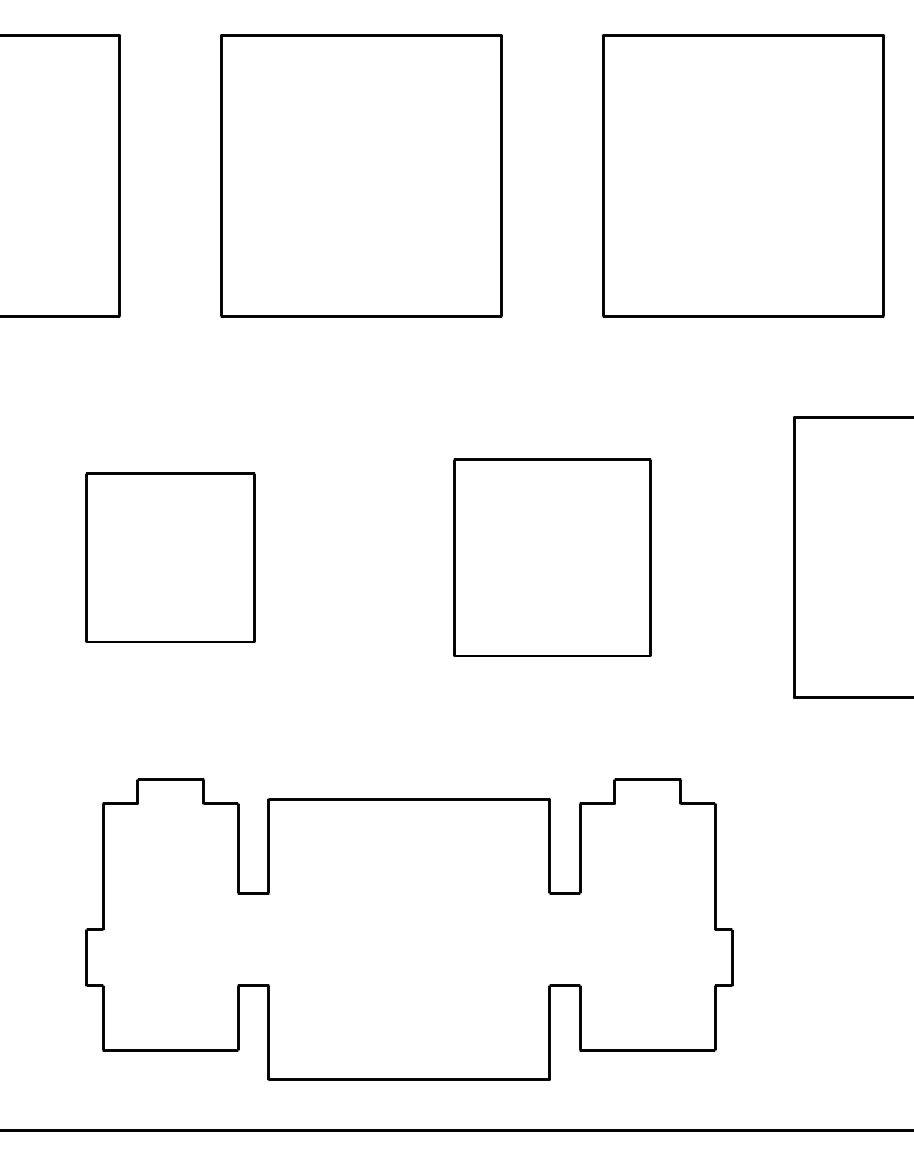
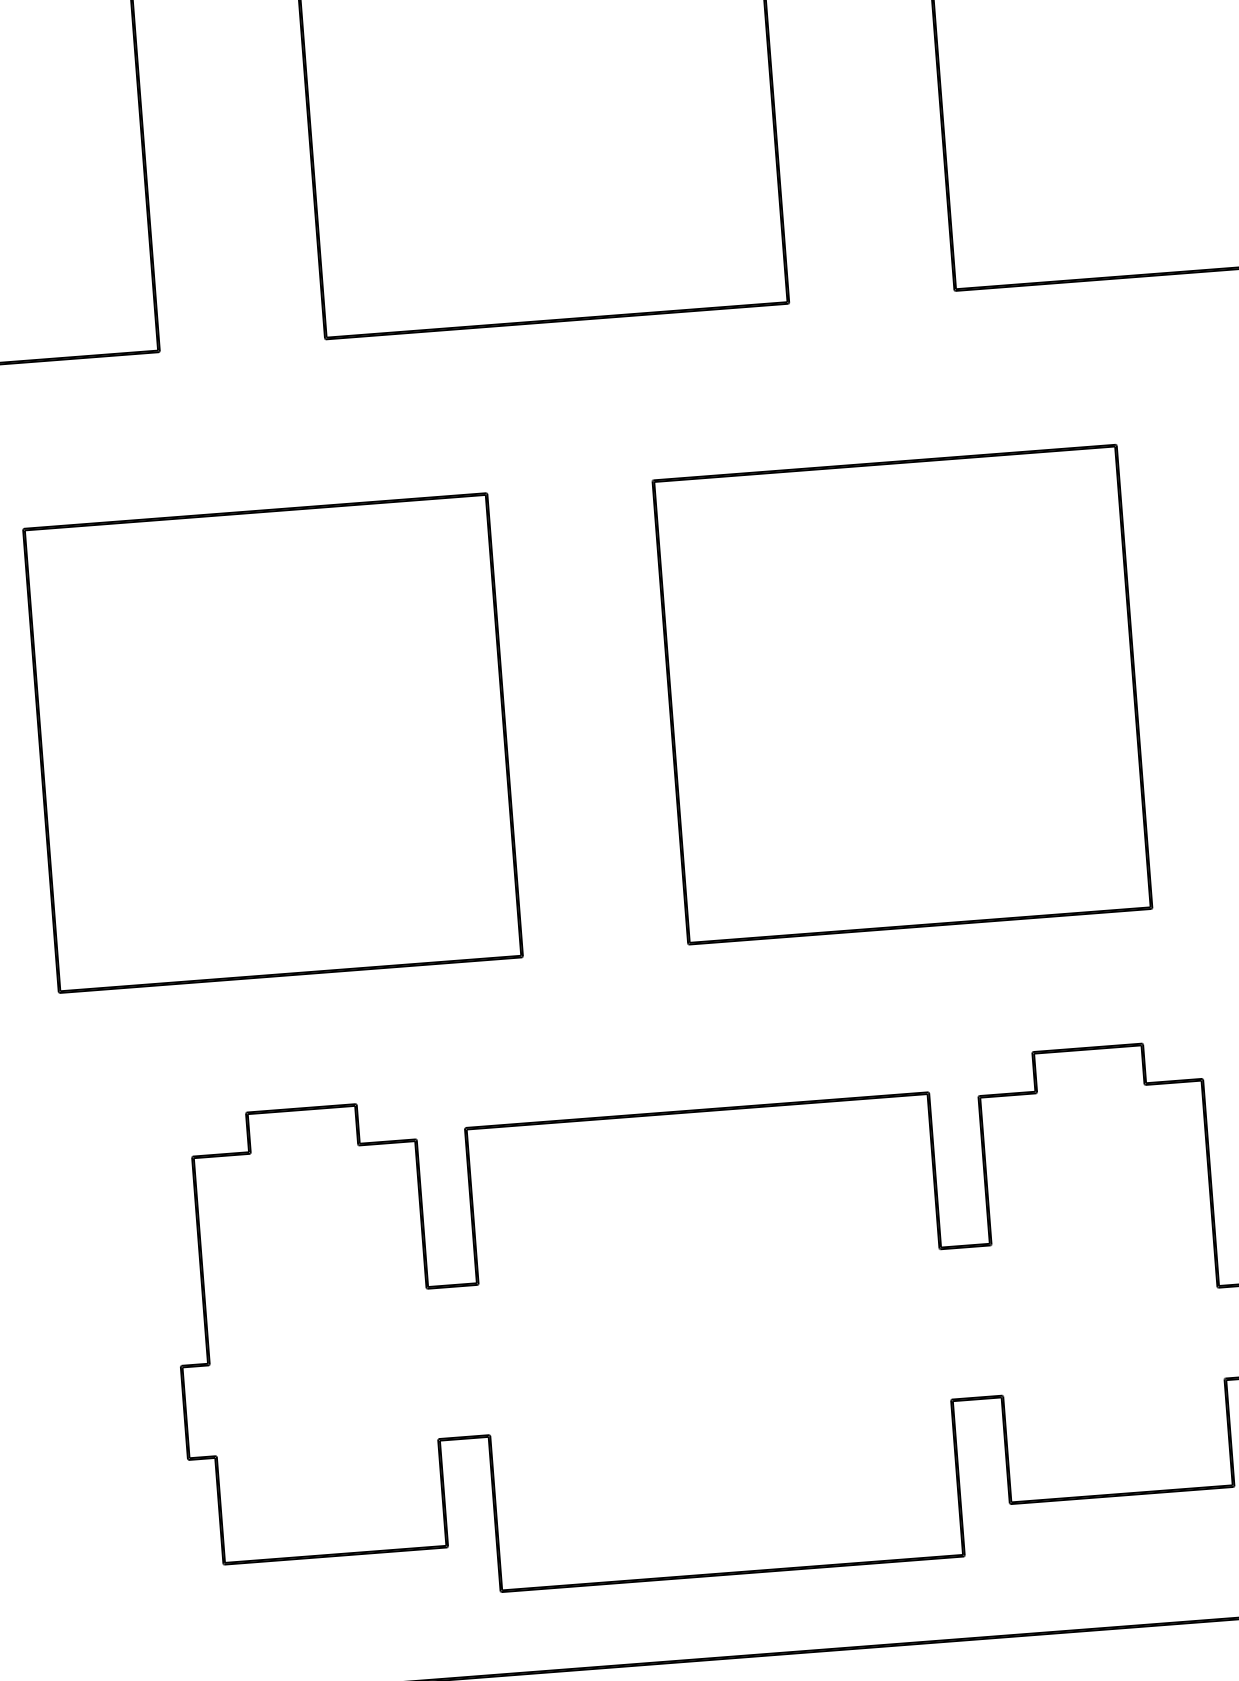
part: (170, 557) -> (272, 742), size x1.67
part: (552, 557) -> (902, 694), size x1.43

